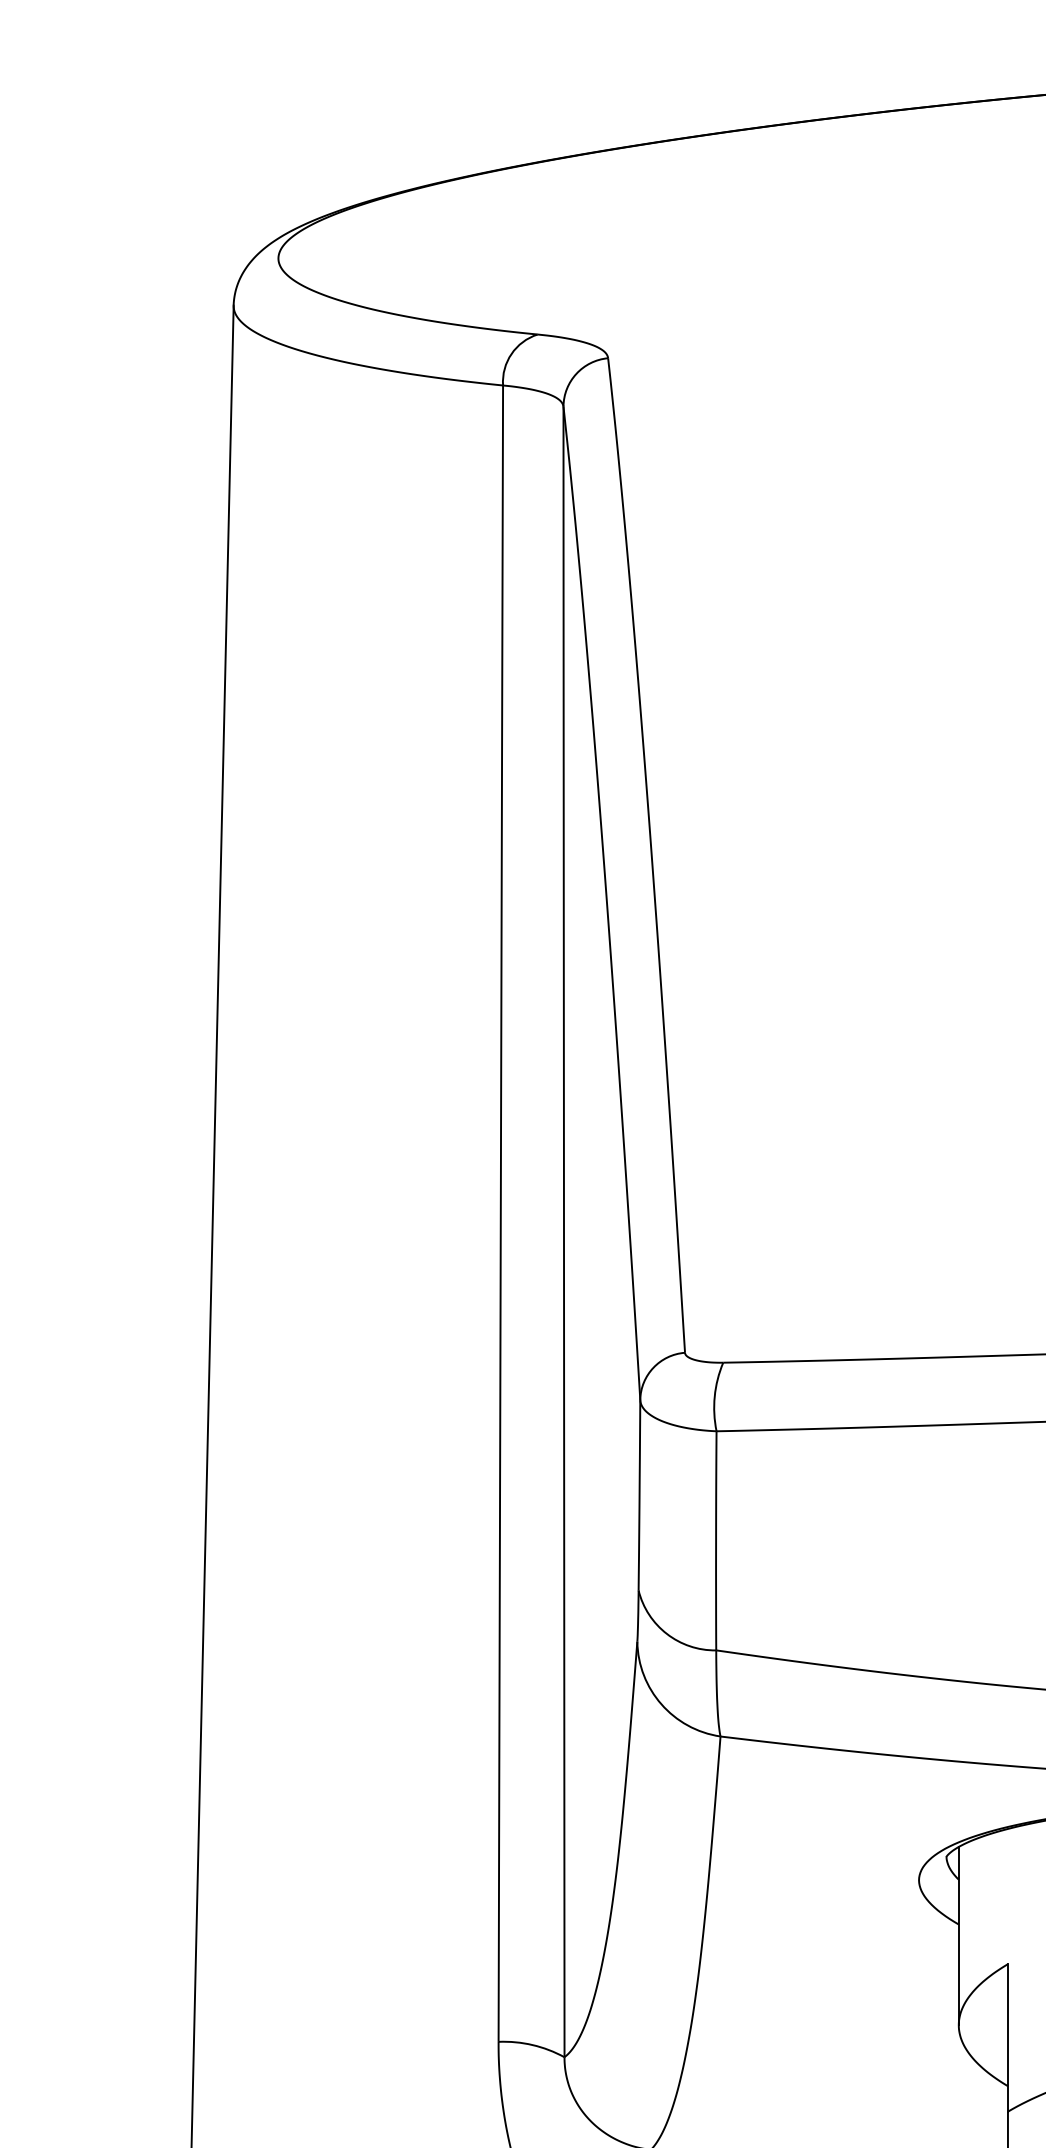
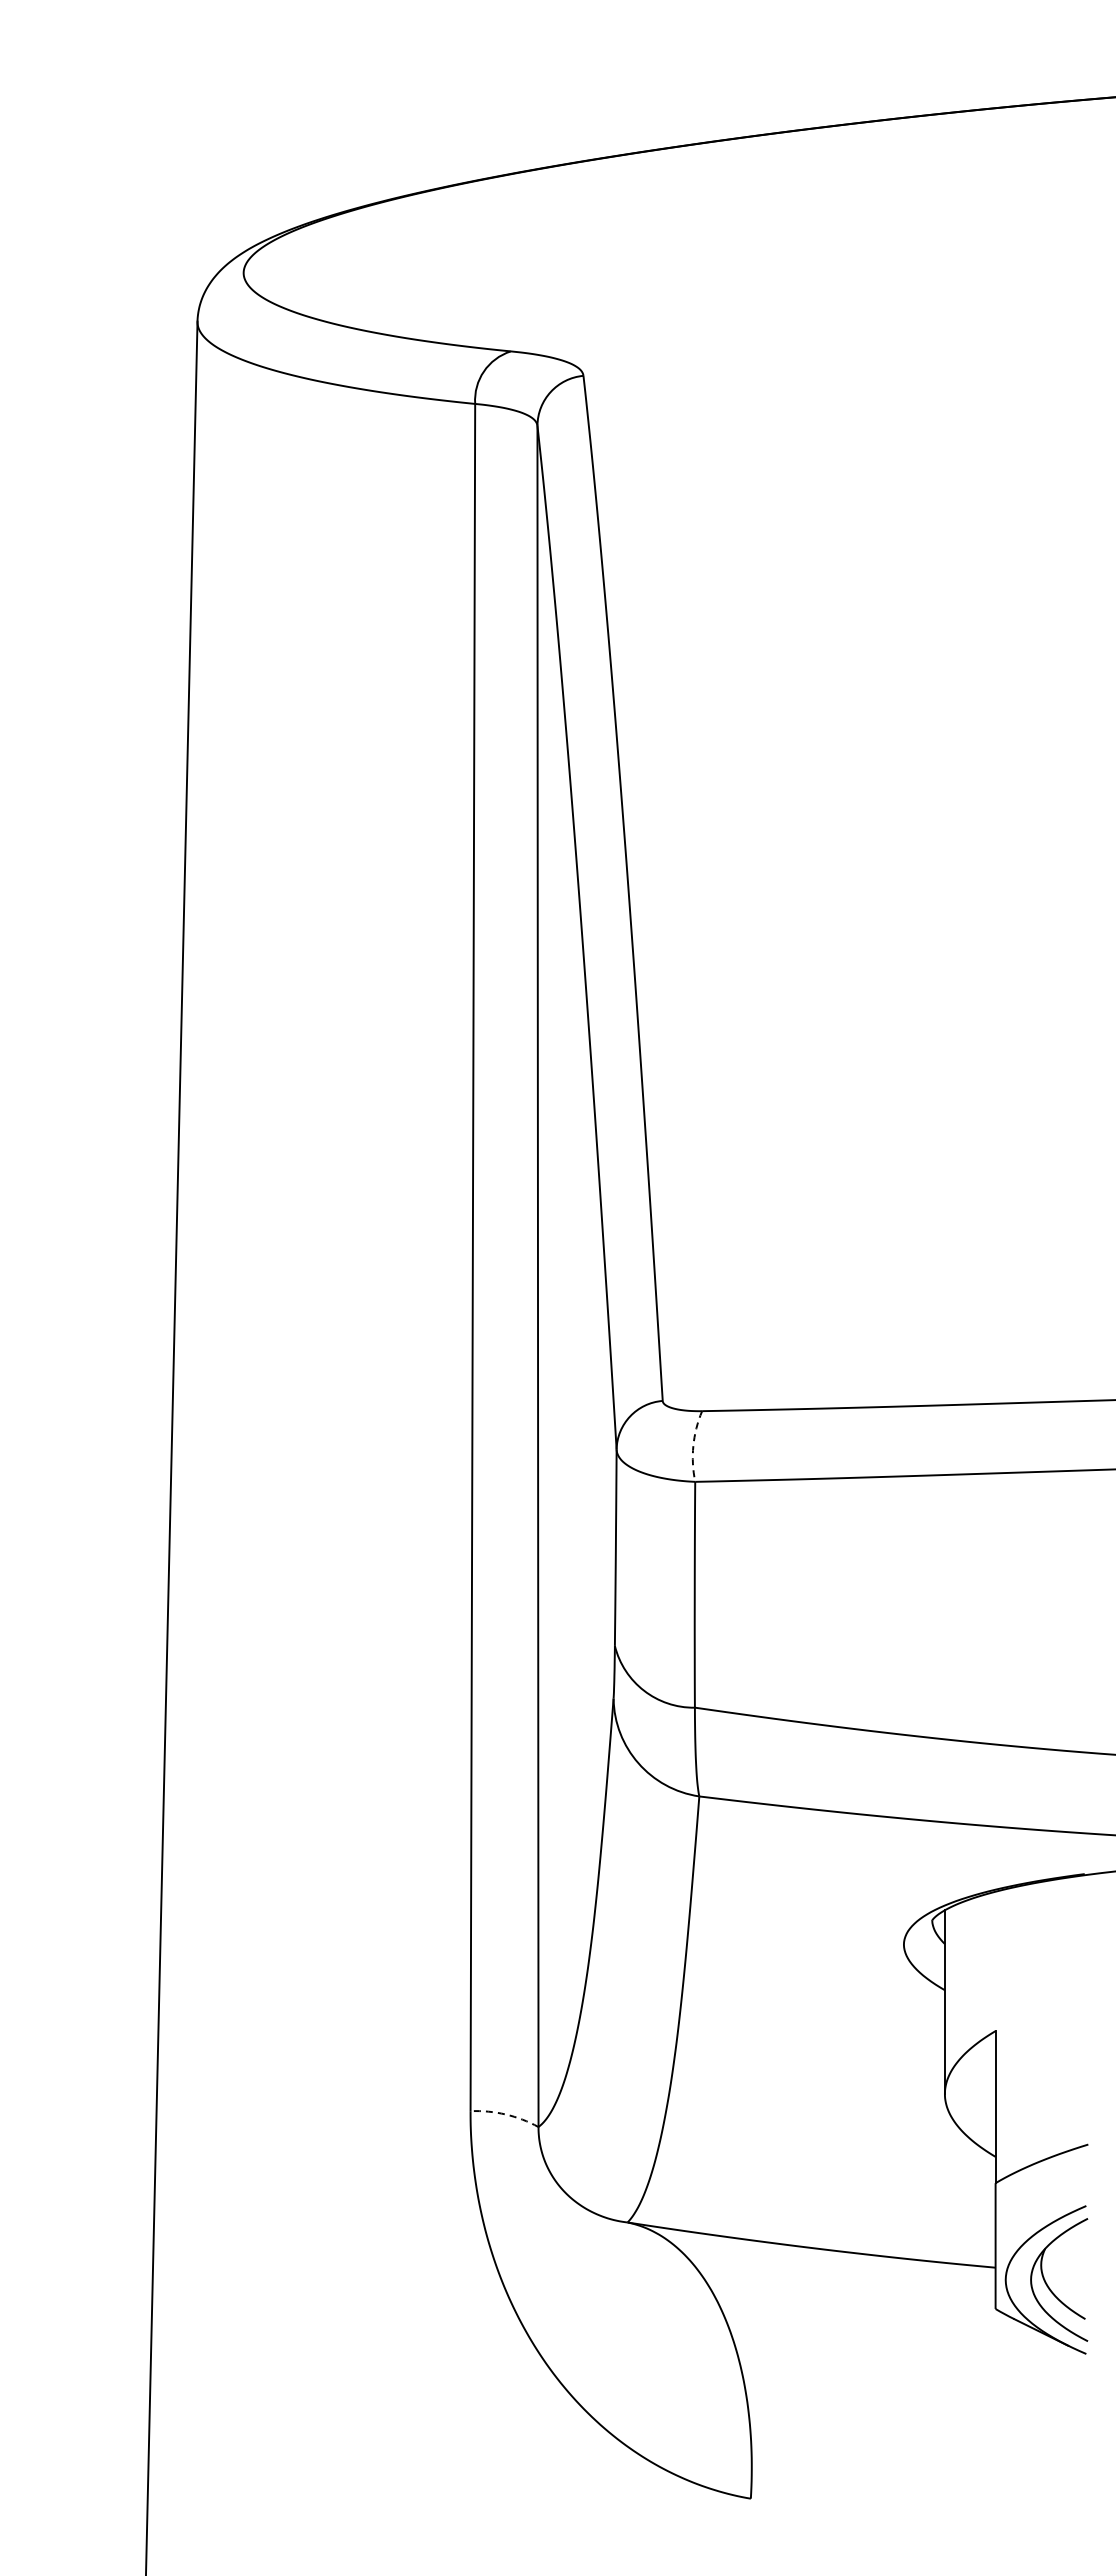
arc: (714, 1396) -> (693, 1446), solid -> dashed
arc: (532, 2045) -> (505, 2114), solid -> dashed

